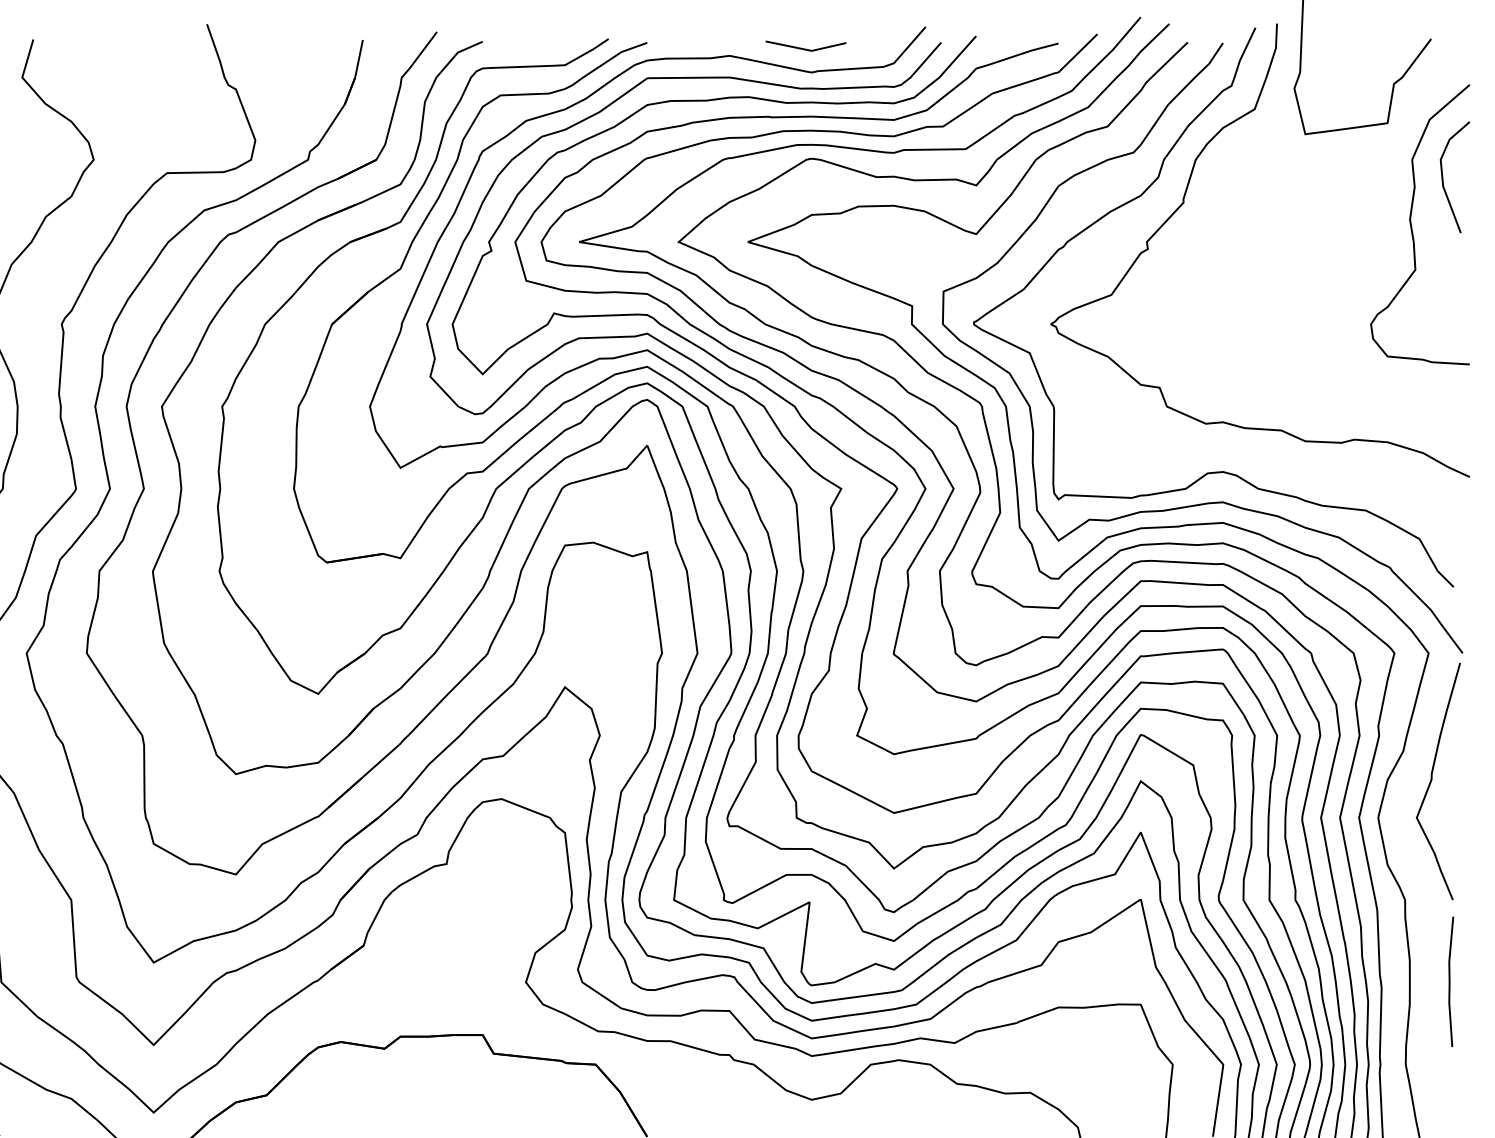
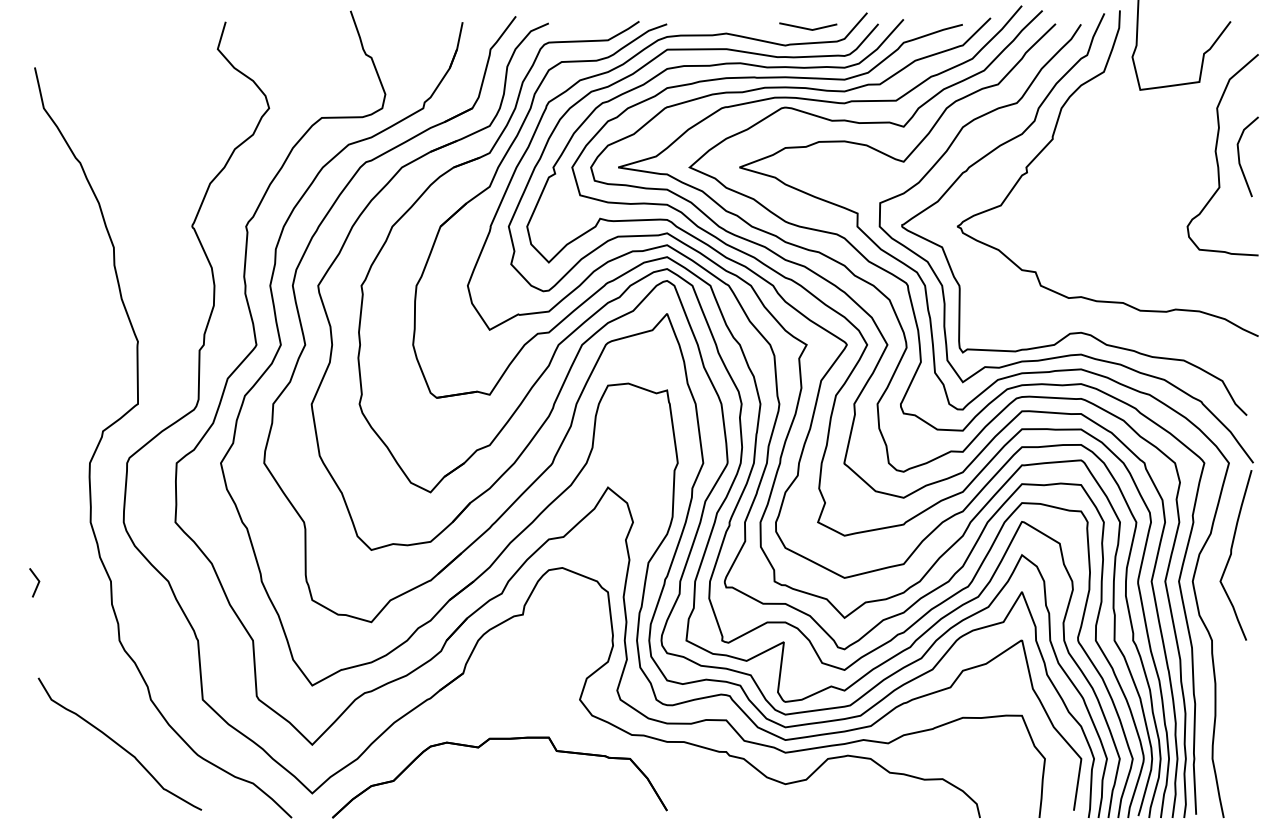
line: (806, 48) -> (808, 28), moved
line: (1443, 176) -> (1239, 156), moved
line: (1450, 982) -> (1244, 699), removed

